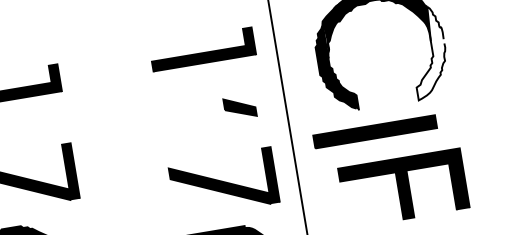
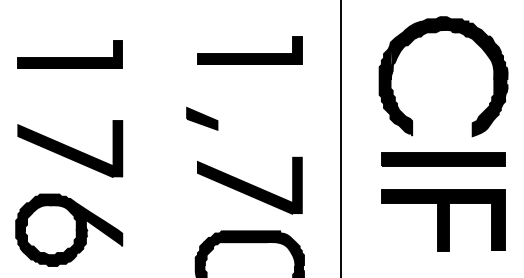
part: (202, 49) -> (249, 50), moved
fill: (427, 52) -> (489, 90), added
part: (240, 107) -> (202, 118), moved
part: (375, 131) -> (443, 159), moved
part: (223, 183) -> (249, 185), moved

